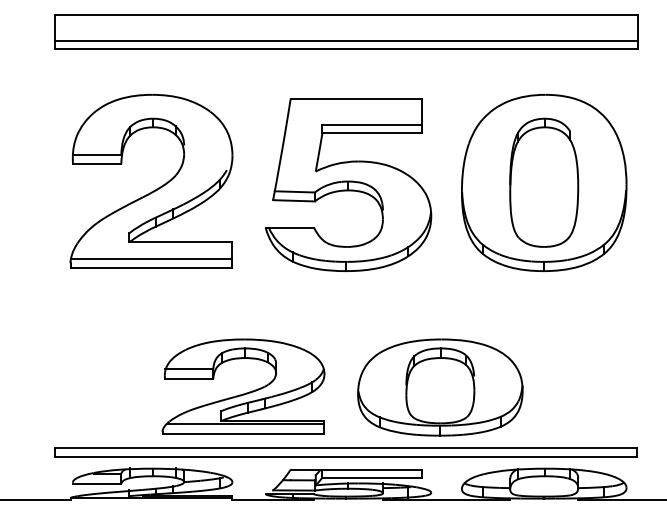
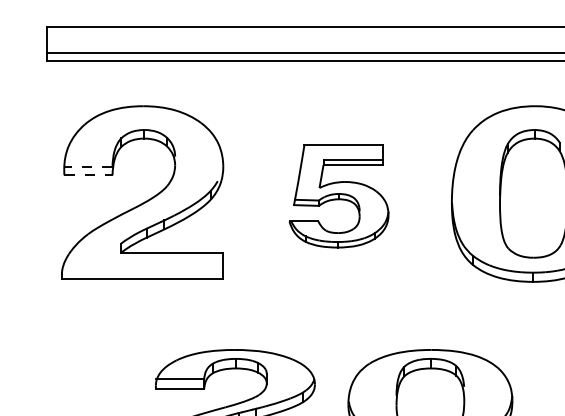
line: (96, 155) -> (87, 166), solid -> dashed
line: (97, 164) -> (88, 175), solid -> dashed
part: (348, 184) -> (338, 195), size x0.6
line: (150, 258) -> (141, 269), removed

